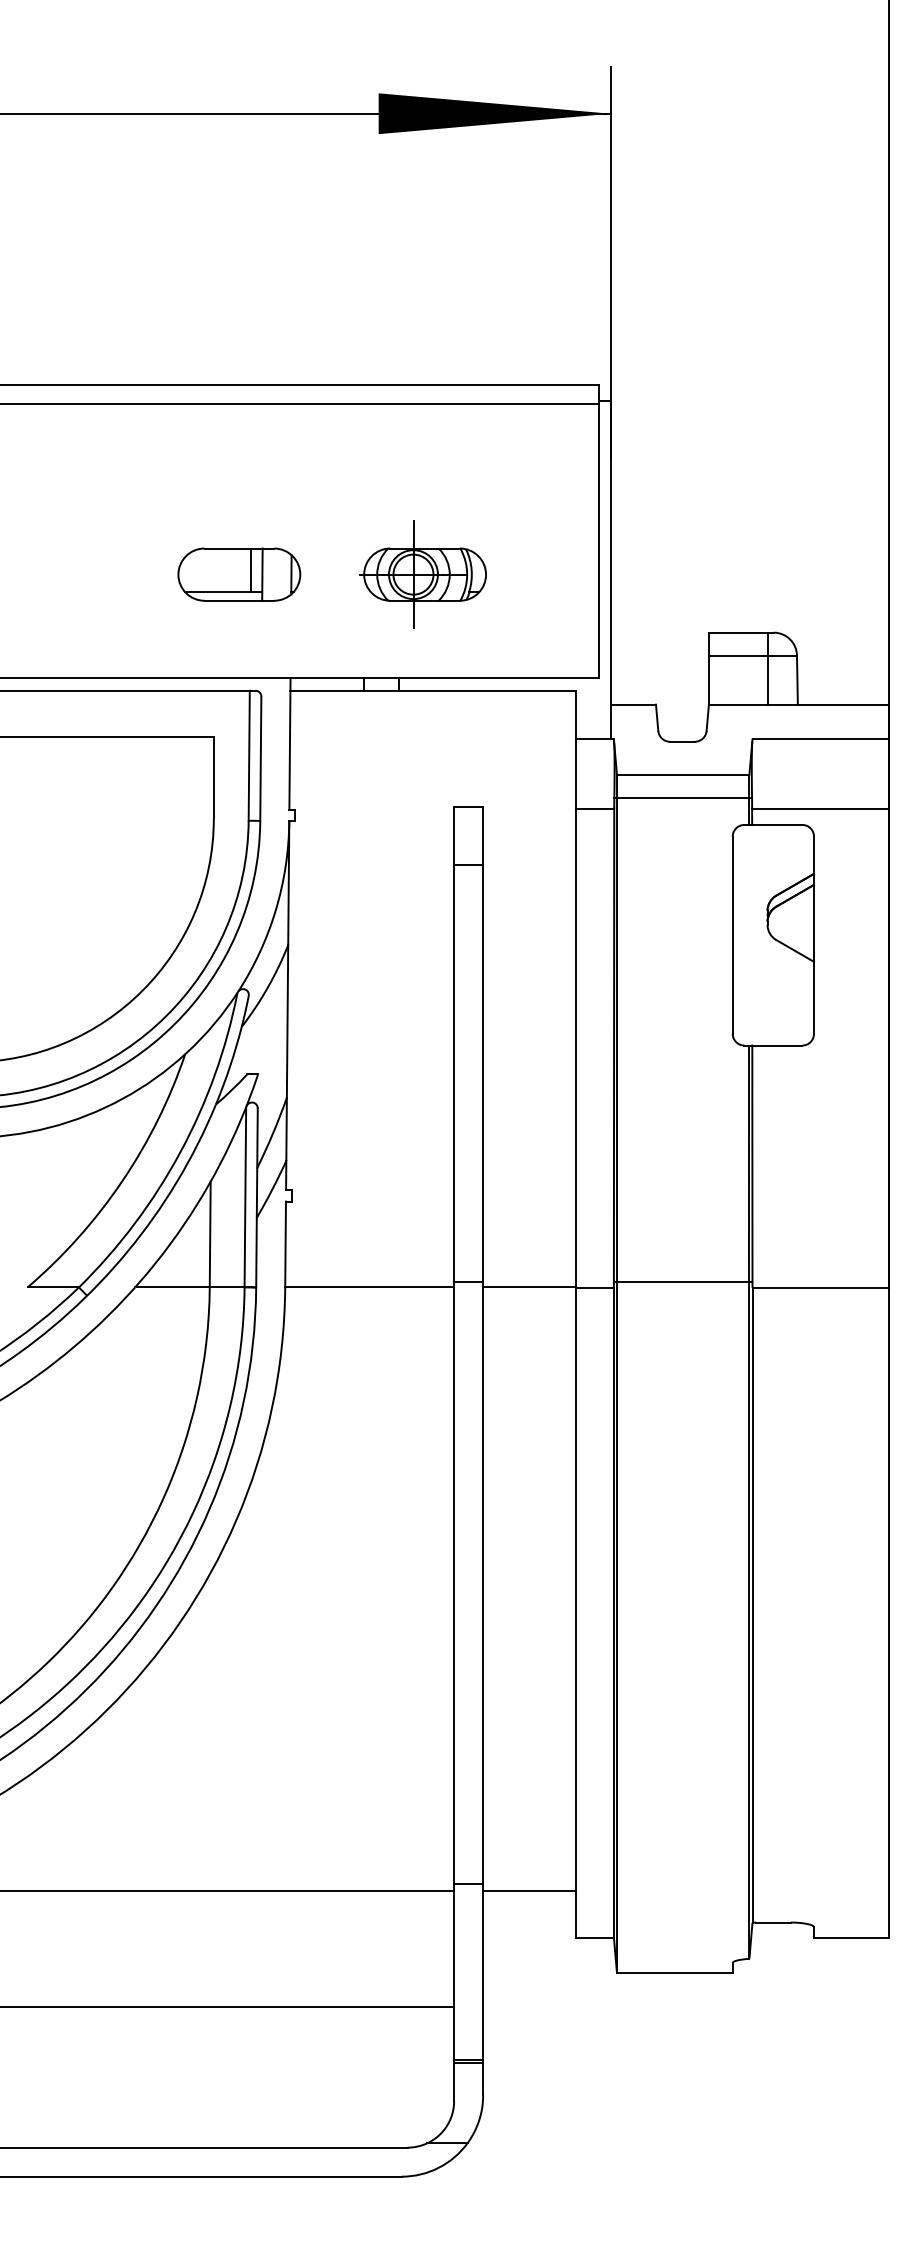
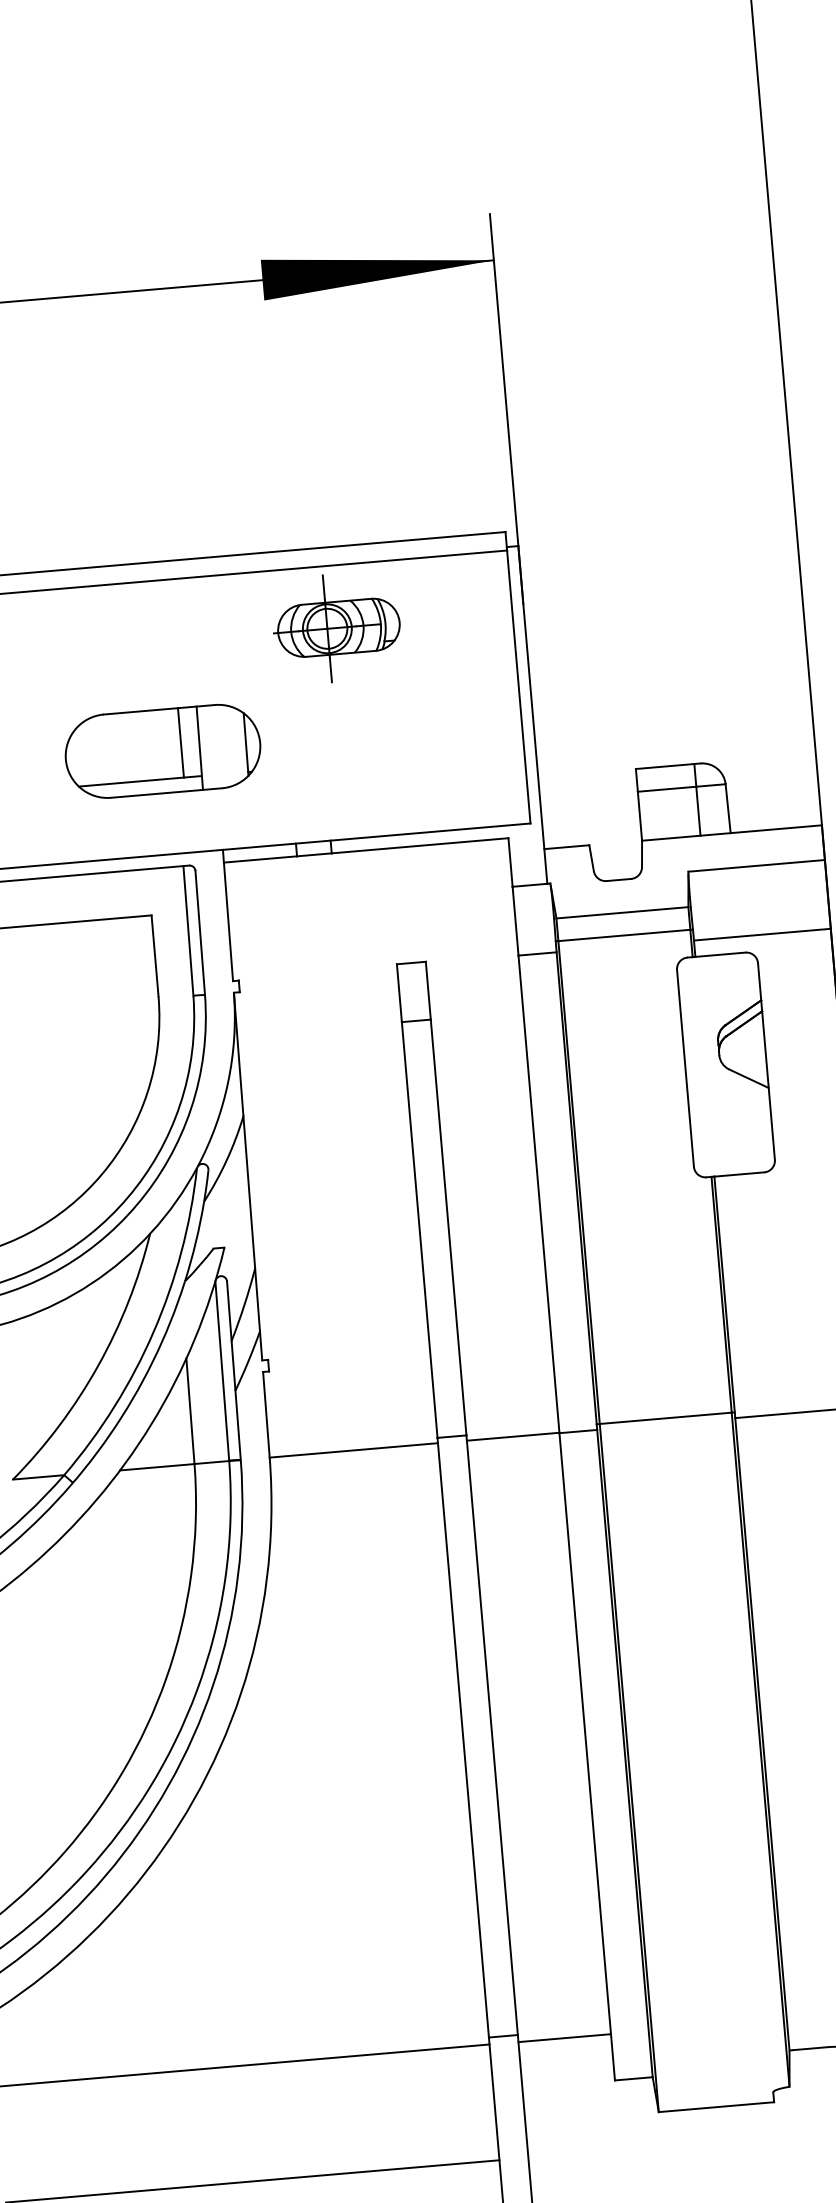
part: (239, 574) -> (163, 751), size x1.6
part: (422, 574) -> (336, 627), moved

